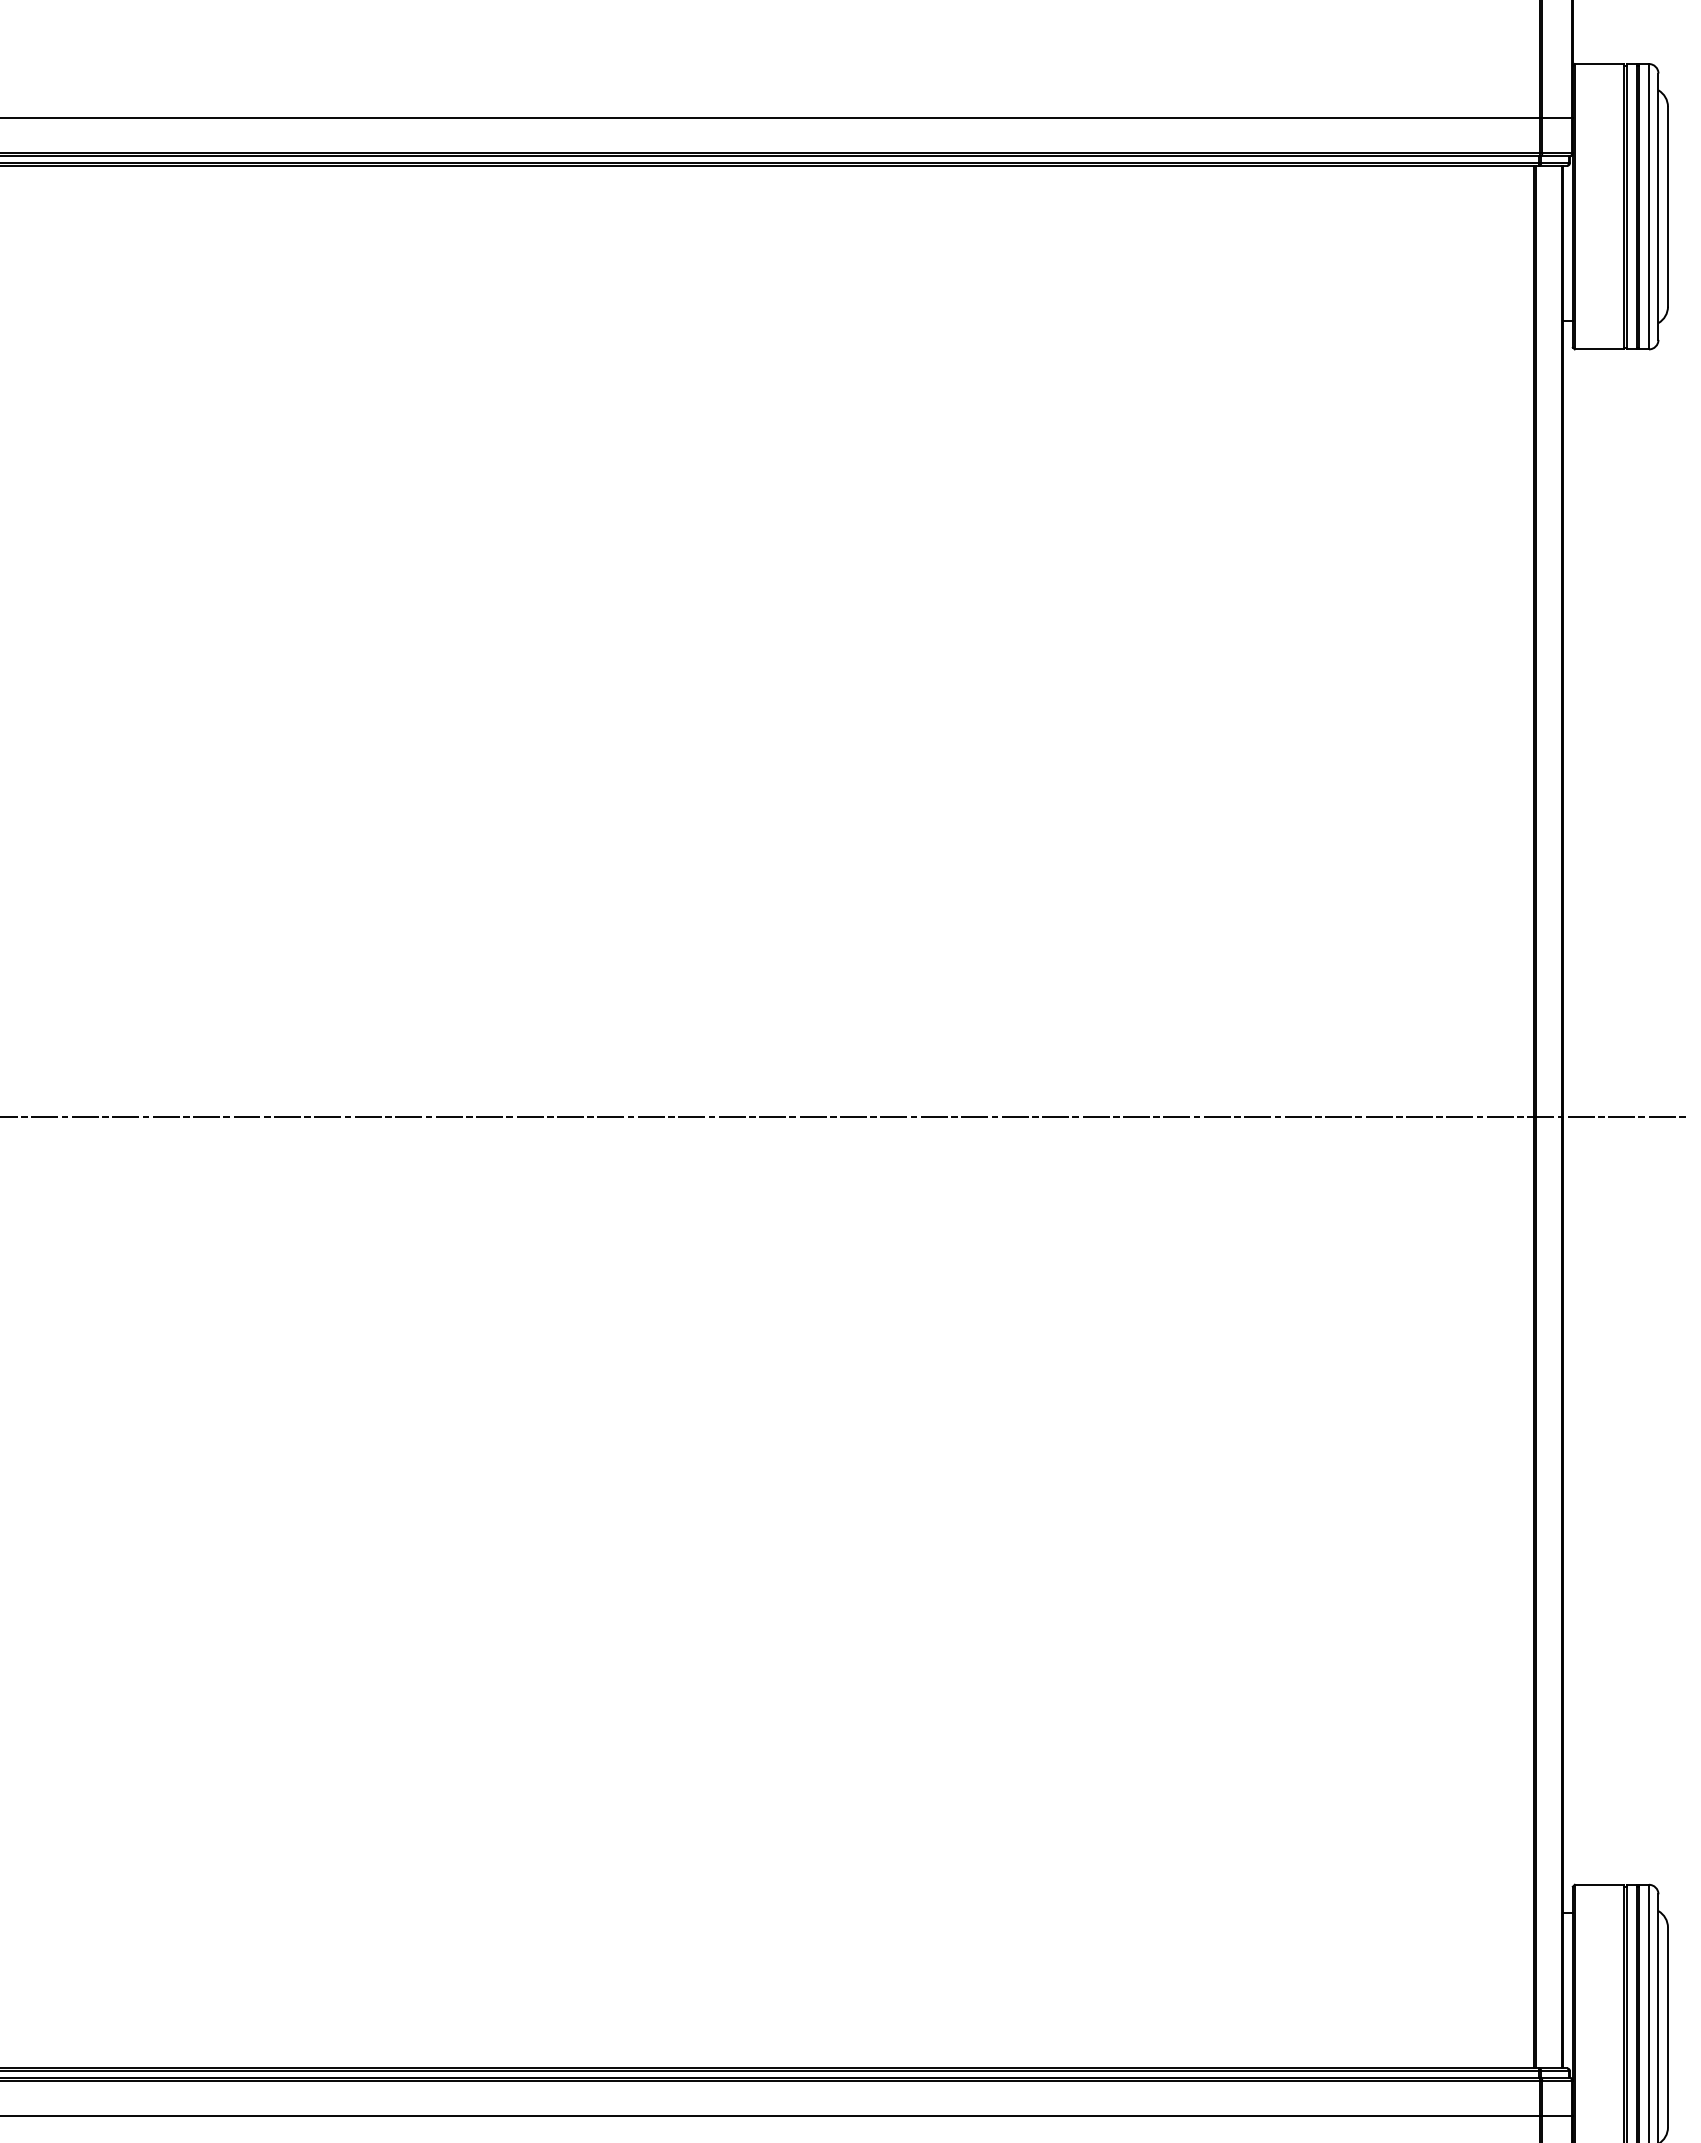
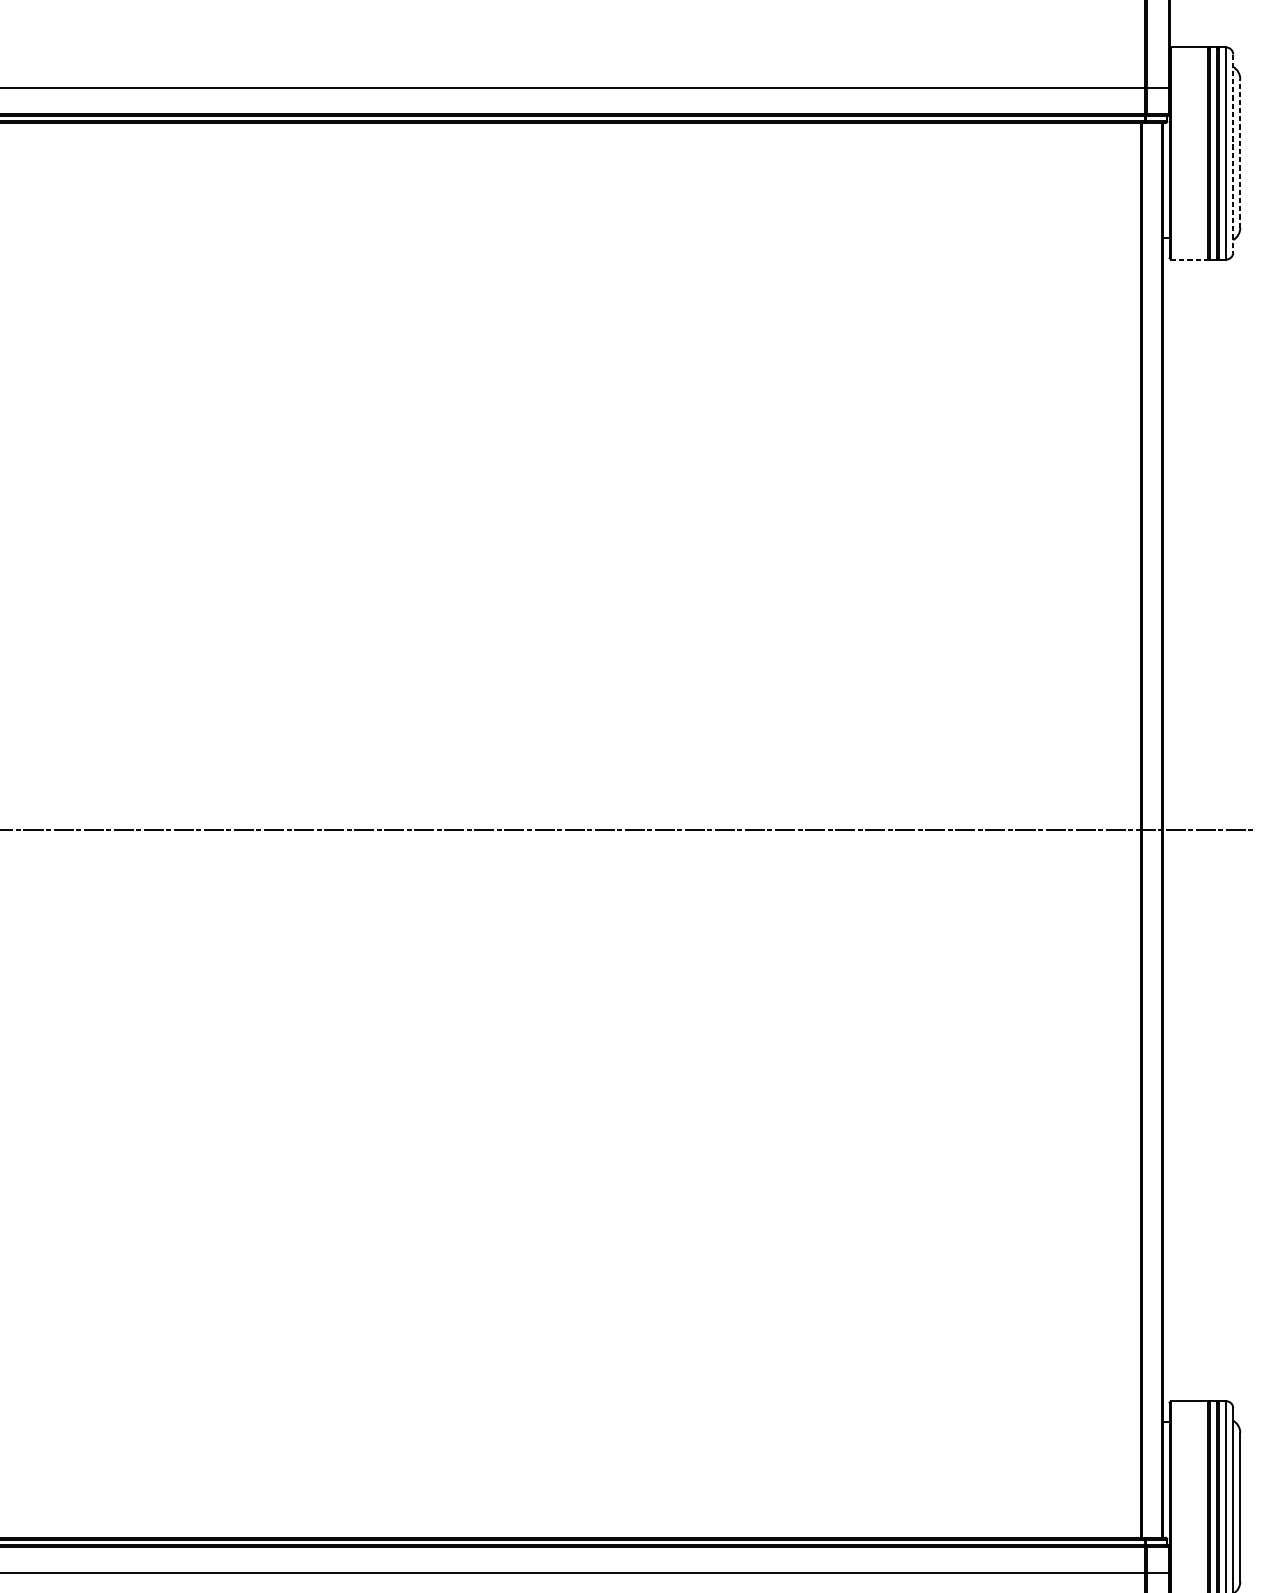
line: (1667, 206) -> (1239, 153), solid -> dashed
line: (1658, 207) -> (1233, 154), solid -> dashed
line: (1599, 349) -> (1189, 259), solid -> dashed

